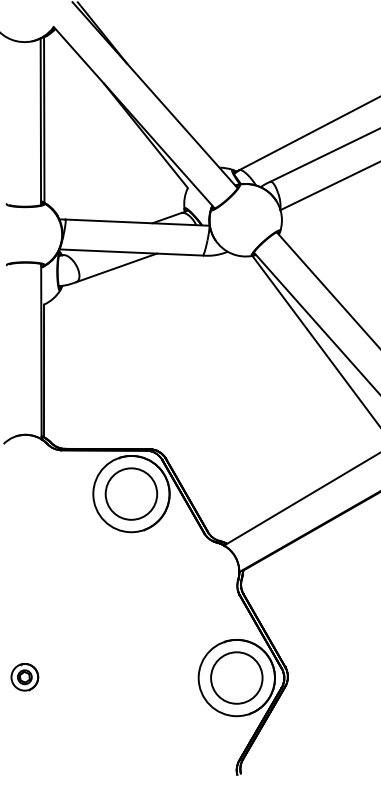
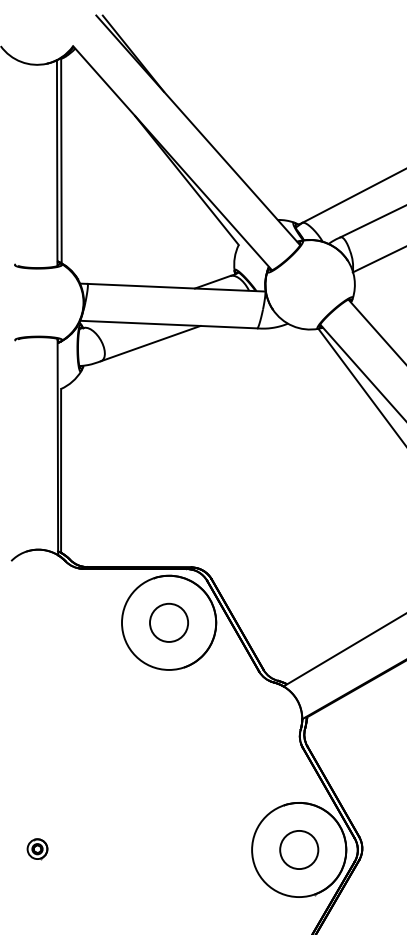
circle: (131, 493) -> (169, 622), size x0.6
part: (24, 677) -> (37, 849), size x0.6
circle: (236, 677) -> (298, 849), size x0.6

